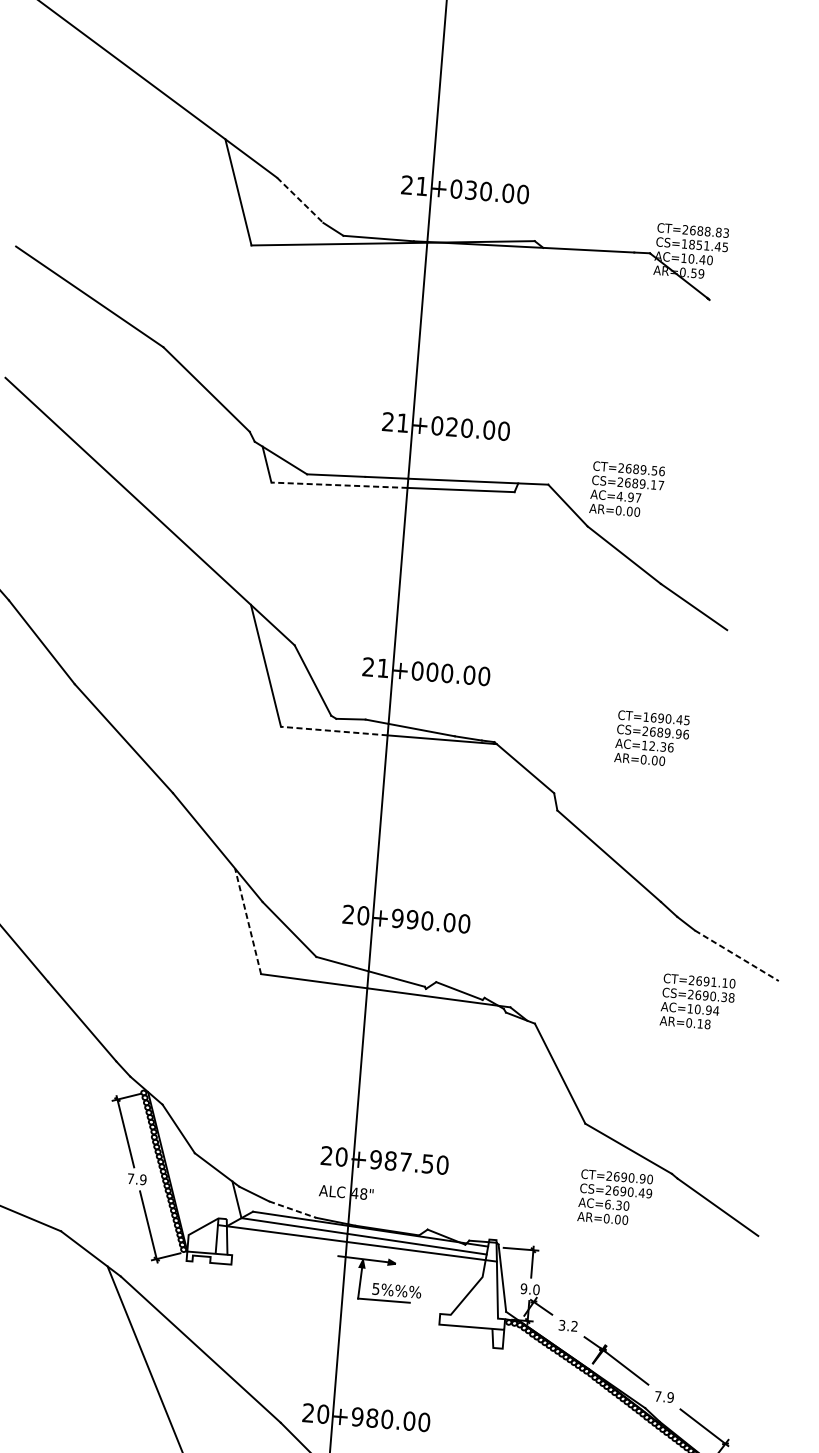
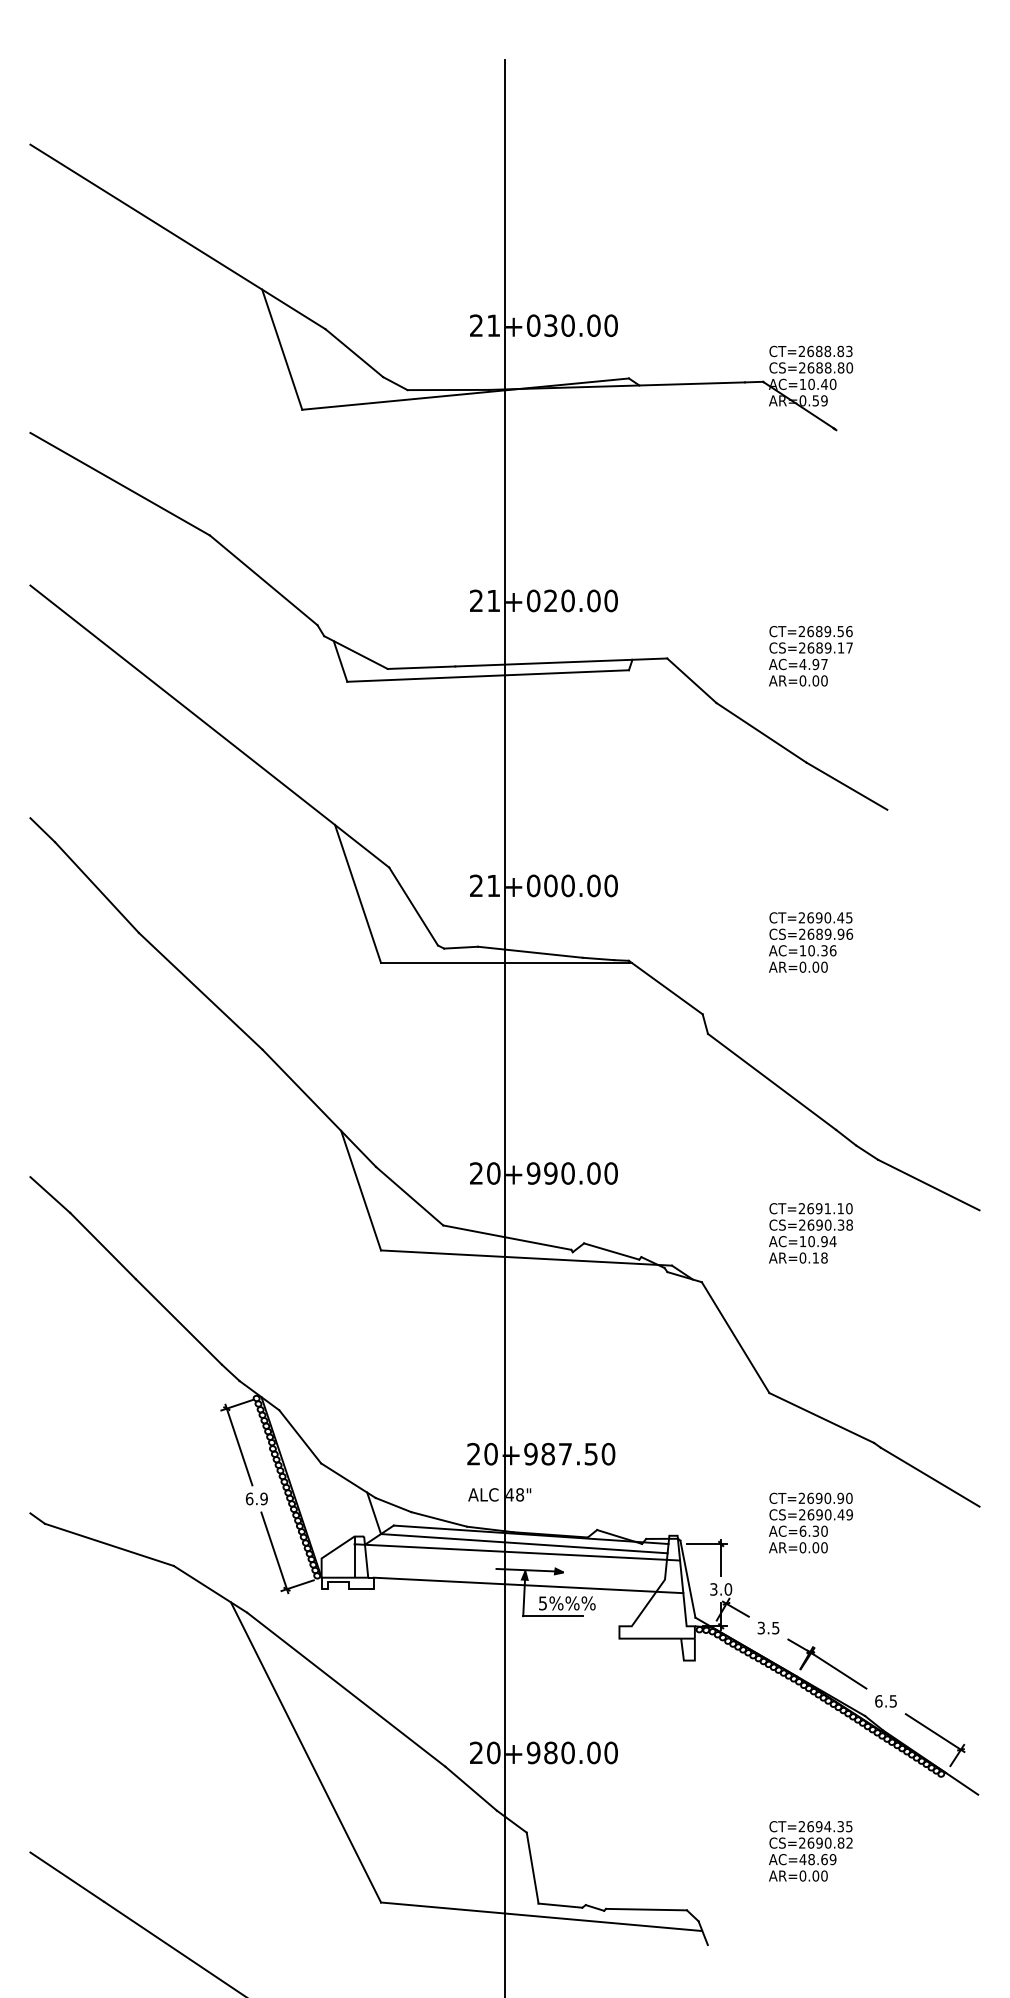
line: (300, 200) -> (354, 353), dashed -> solid
text: (705, 245) -> (826, 367), CS=1851.45 -> CS=2688.80
line: (339, 485) -> (426, 678), dashed -> solid
text: (626, 490) -> (810, 656), moved
text: (645, 716) -> (801, 917), CT=1690.45 -> CT=2690.45
line: (334, 730) -> (443, 962), dashed -> solid
text: (652, 745) -> (811, 950), AC=12.36 -> AC=10.36
line: (248, 921) -> (361, 1190), dashed -> solid
line: (736, 956) -> (928, 1185), dashed -> solid
text: (697, 1002) -> (810, 1233), moved
text: (130, 1178) -> (249, 1498), 7.9 -> 6.9
text: (615, 1197) -> (810, 1522), moved
line: (292, 1209) -> (439, 1519), dashed -> solid
line: (364, 1272) -> (528, 1585), added
text: (523, 1288) -> (713, 1589), 9.0 -> 3.0
text: (574, 1325) -> (775, 1627), 3.2 -> 3.5
text: (664, 1397) -> (886, 1701), 7.9 -> 6.5

